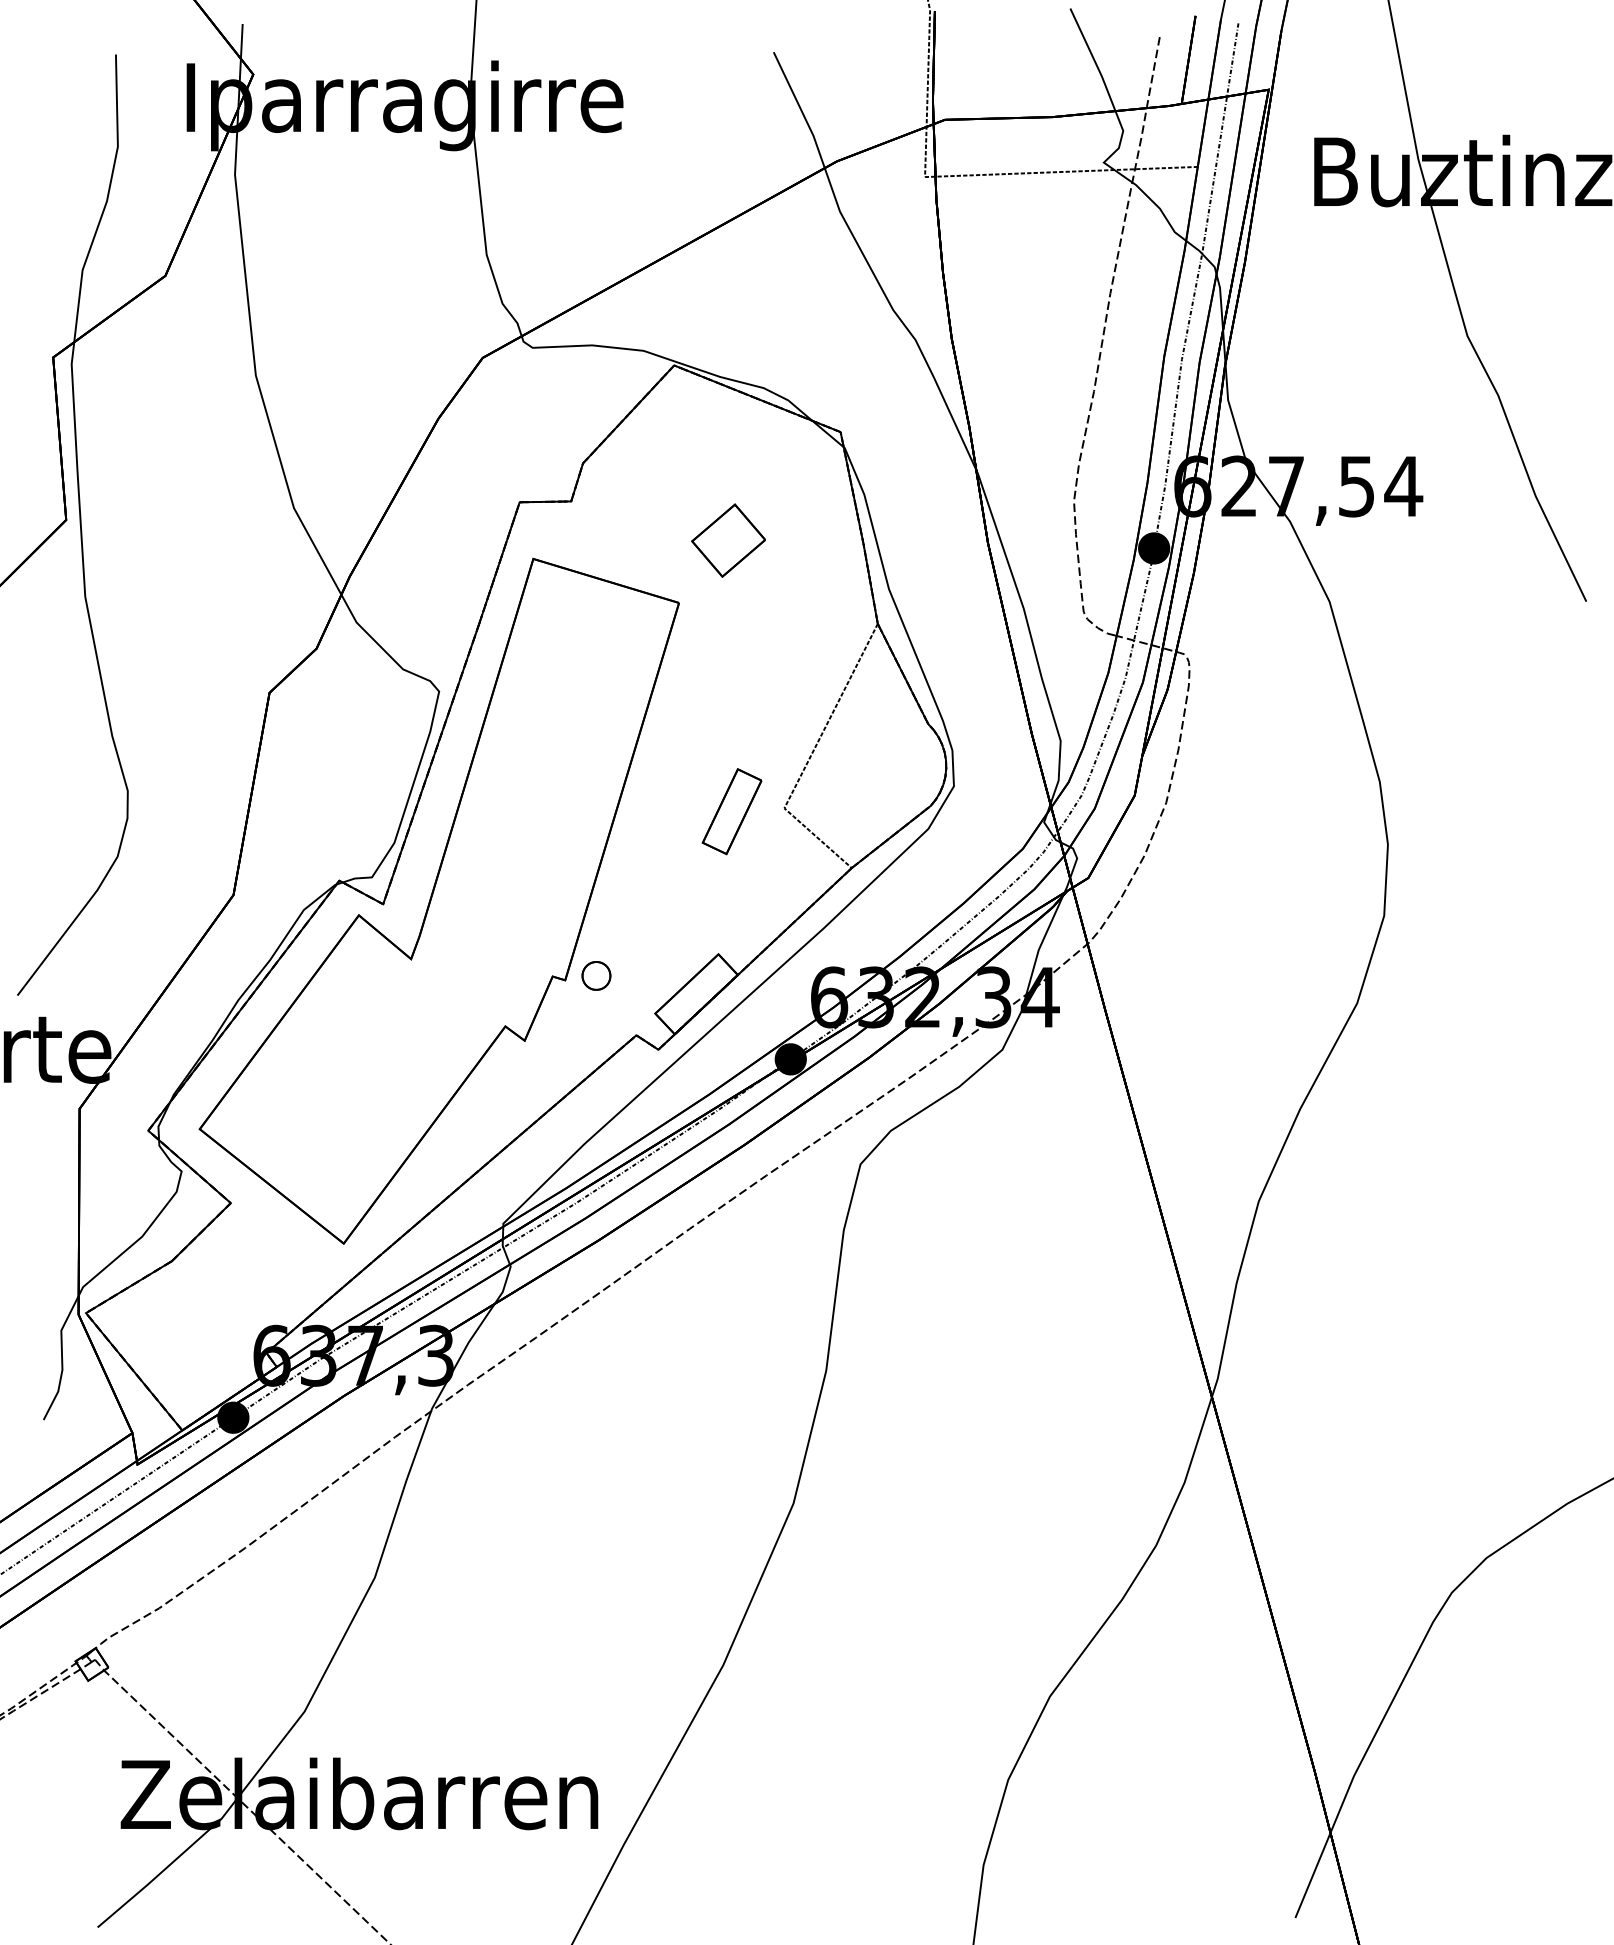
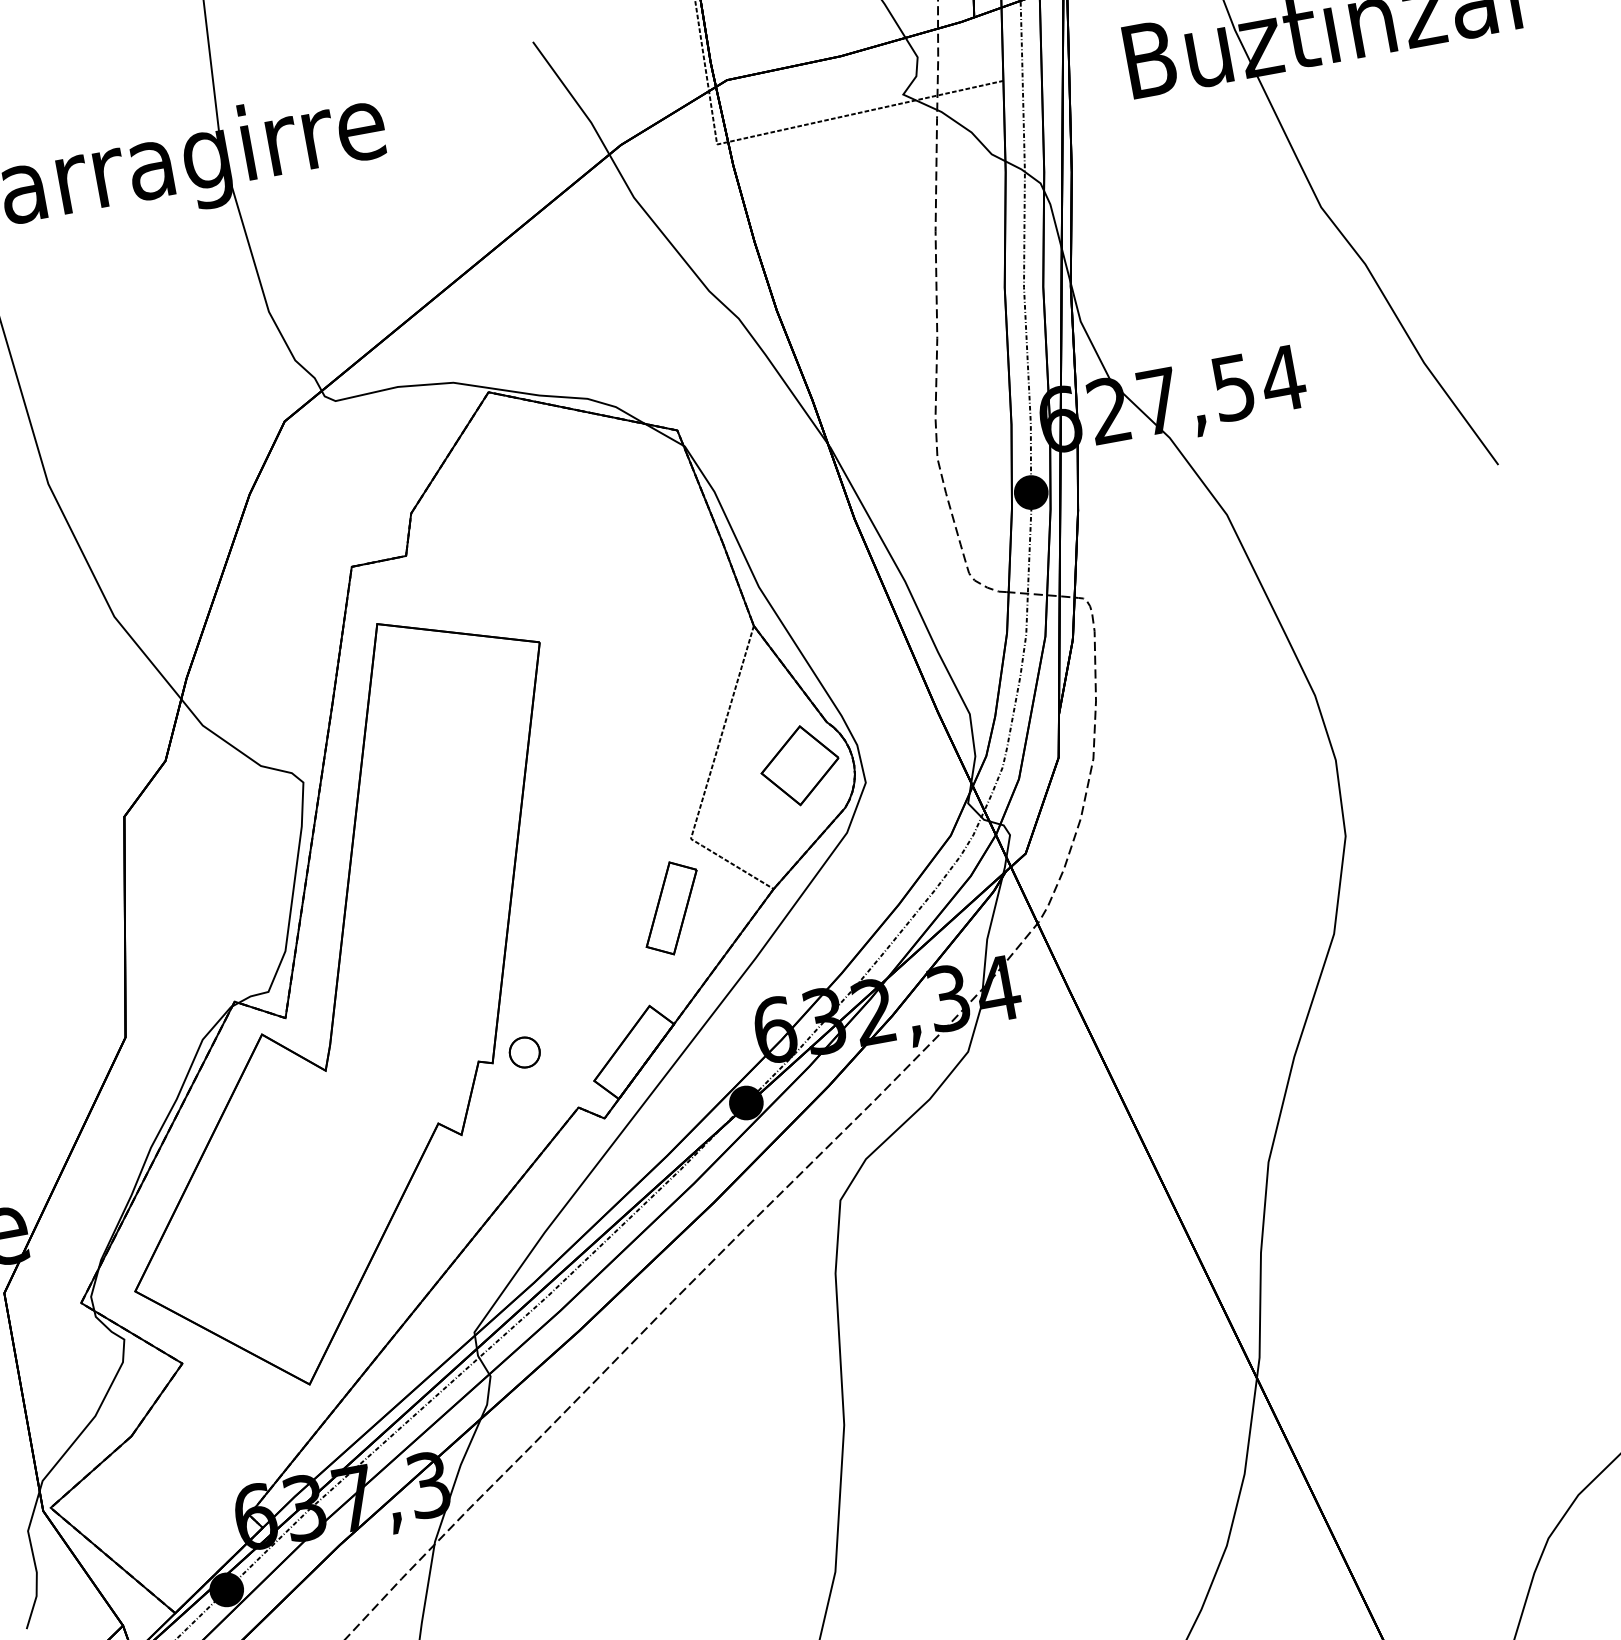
part: (728, 540) -> (799, 765), moved
part: (731, 811) -> (670, 908), moved

